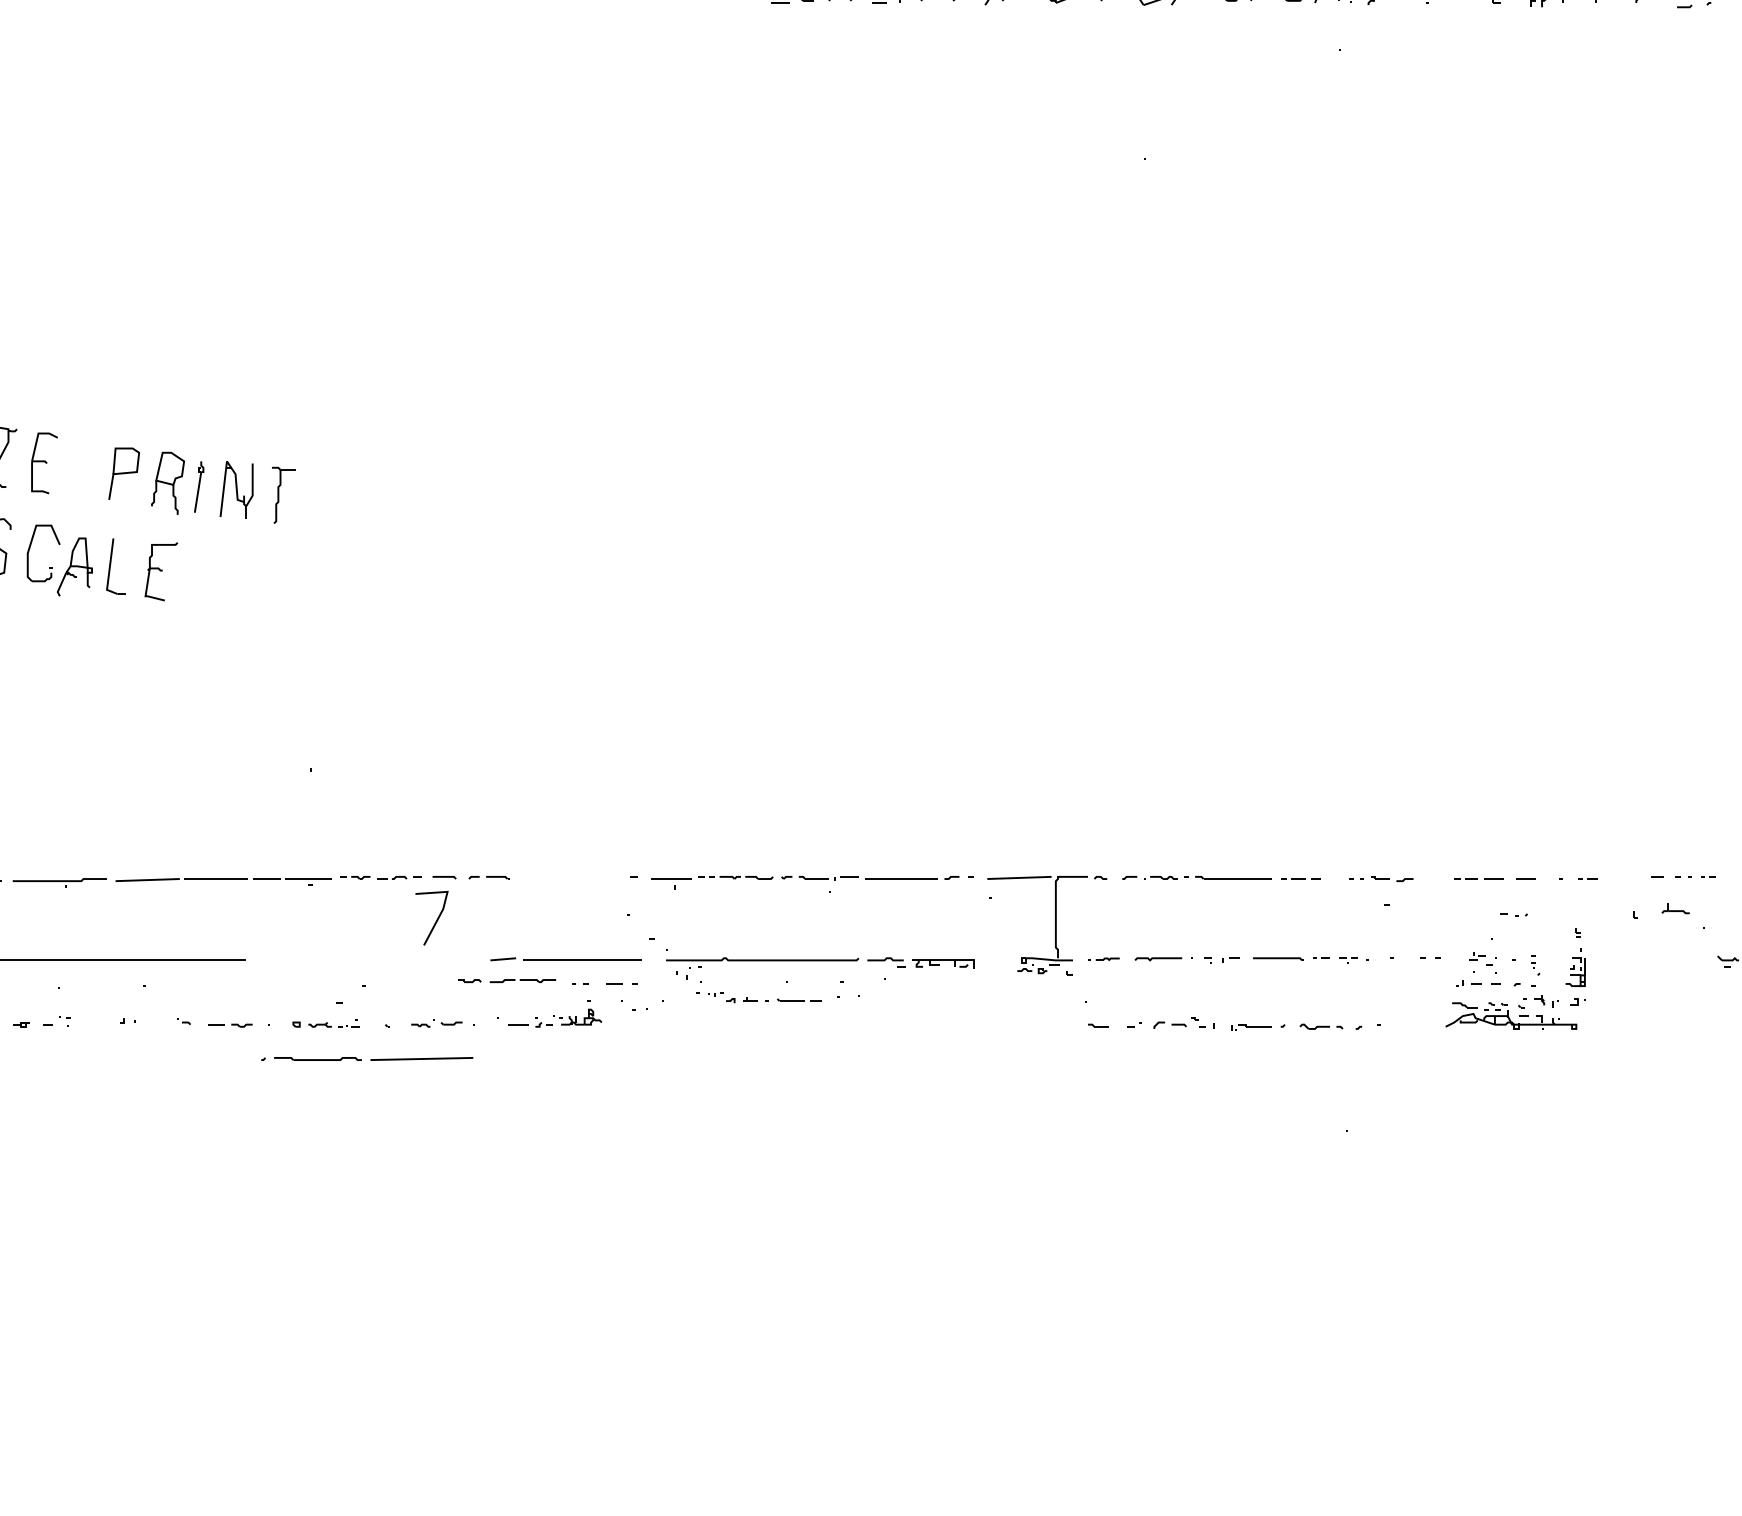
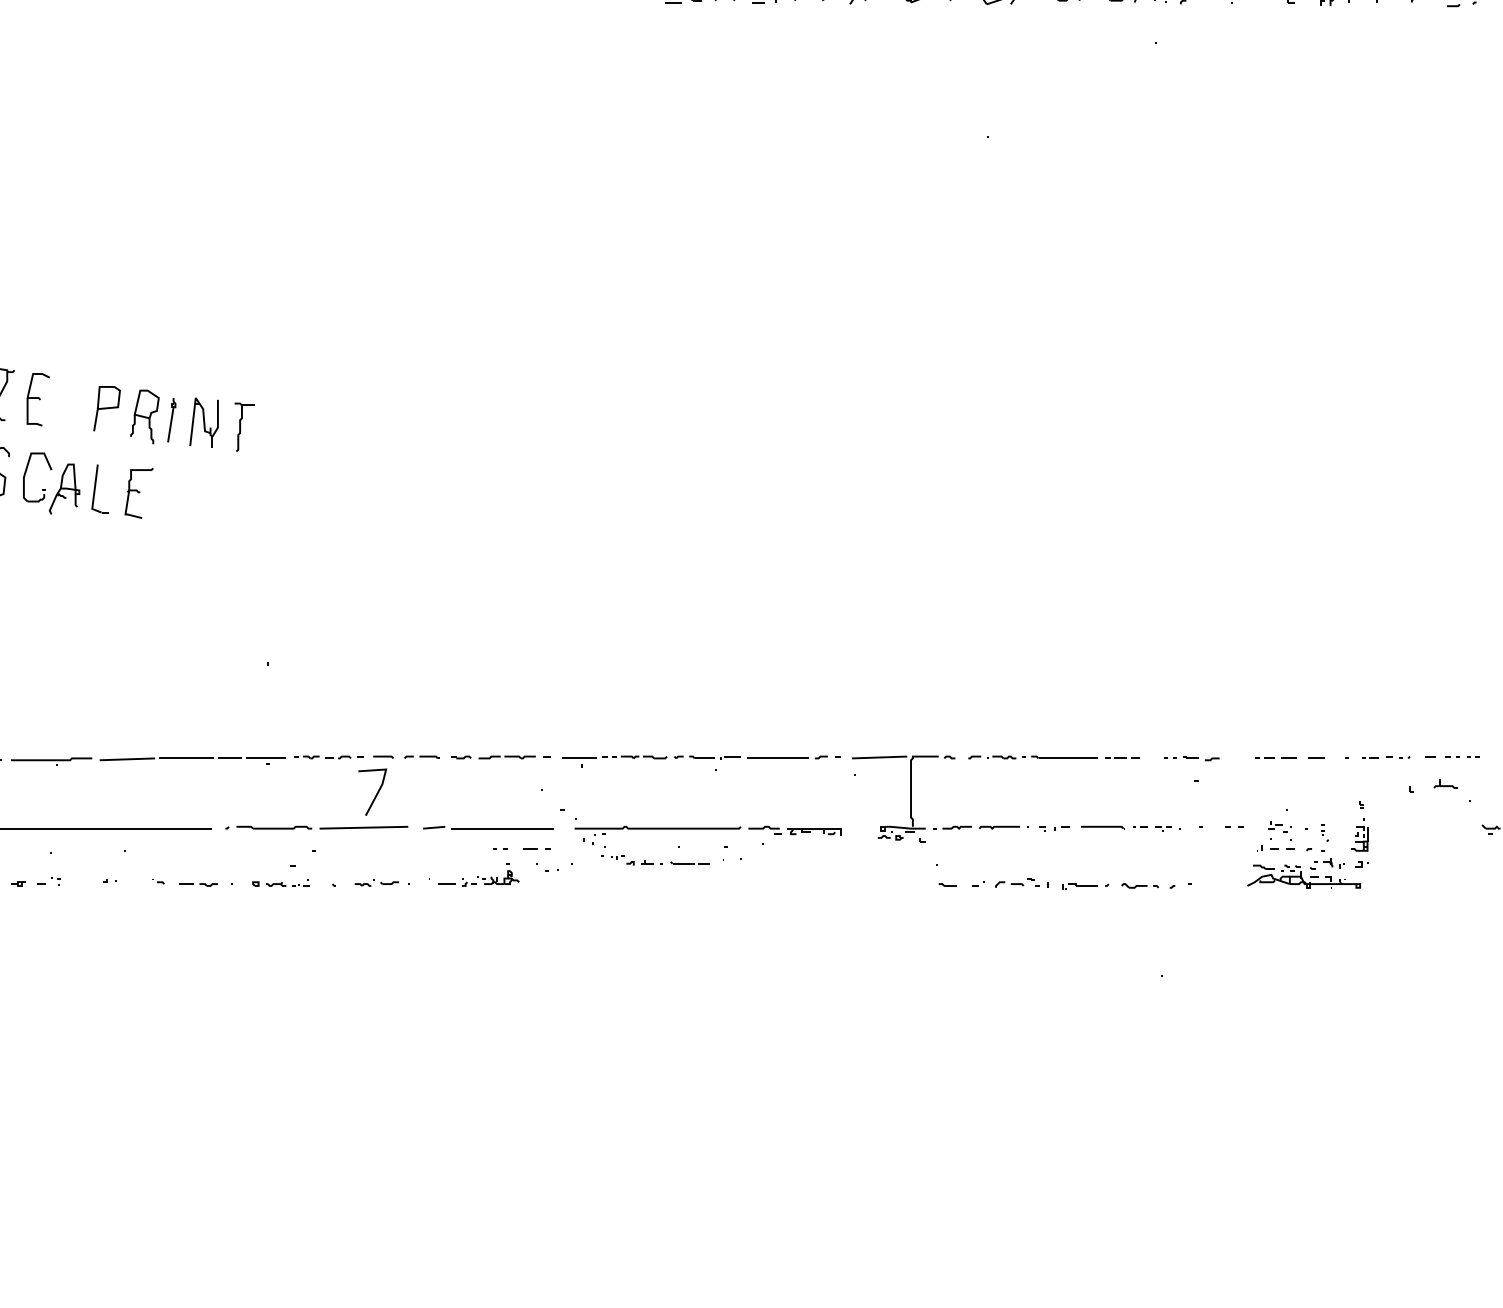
part: (1514, 915) -> (1398, 757), moved
part: (1103, 959) -> (952, 827), size x1.43
part: (507, 981) -> (493, 757), moved
part: (366, 1058) -> (316, 827), moved

